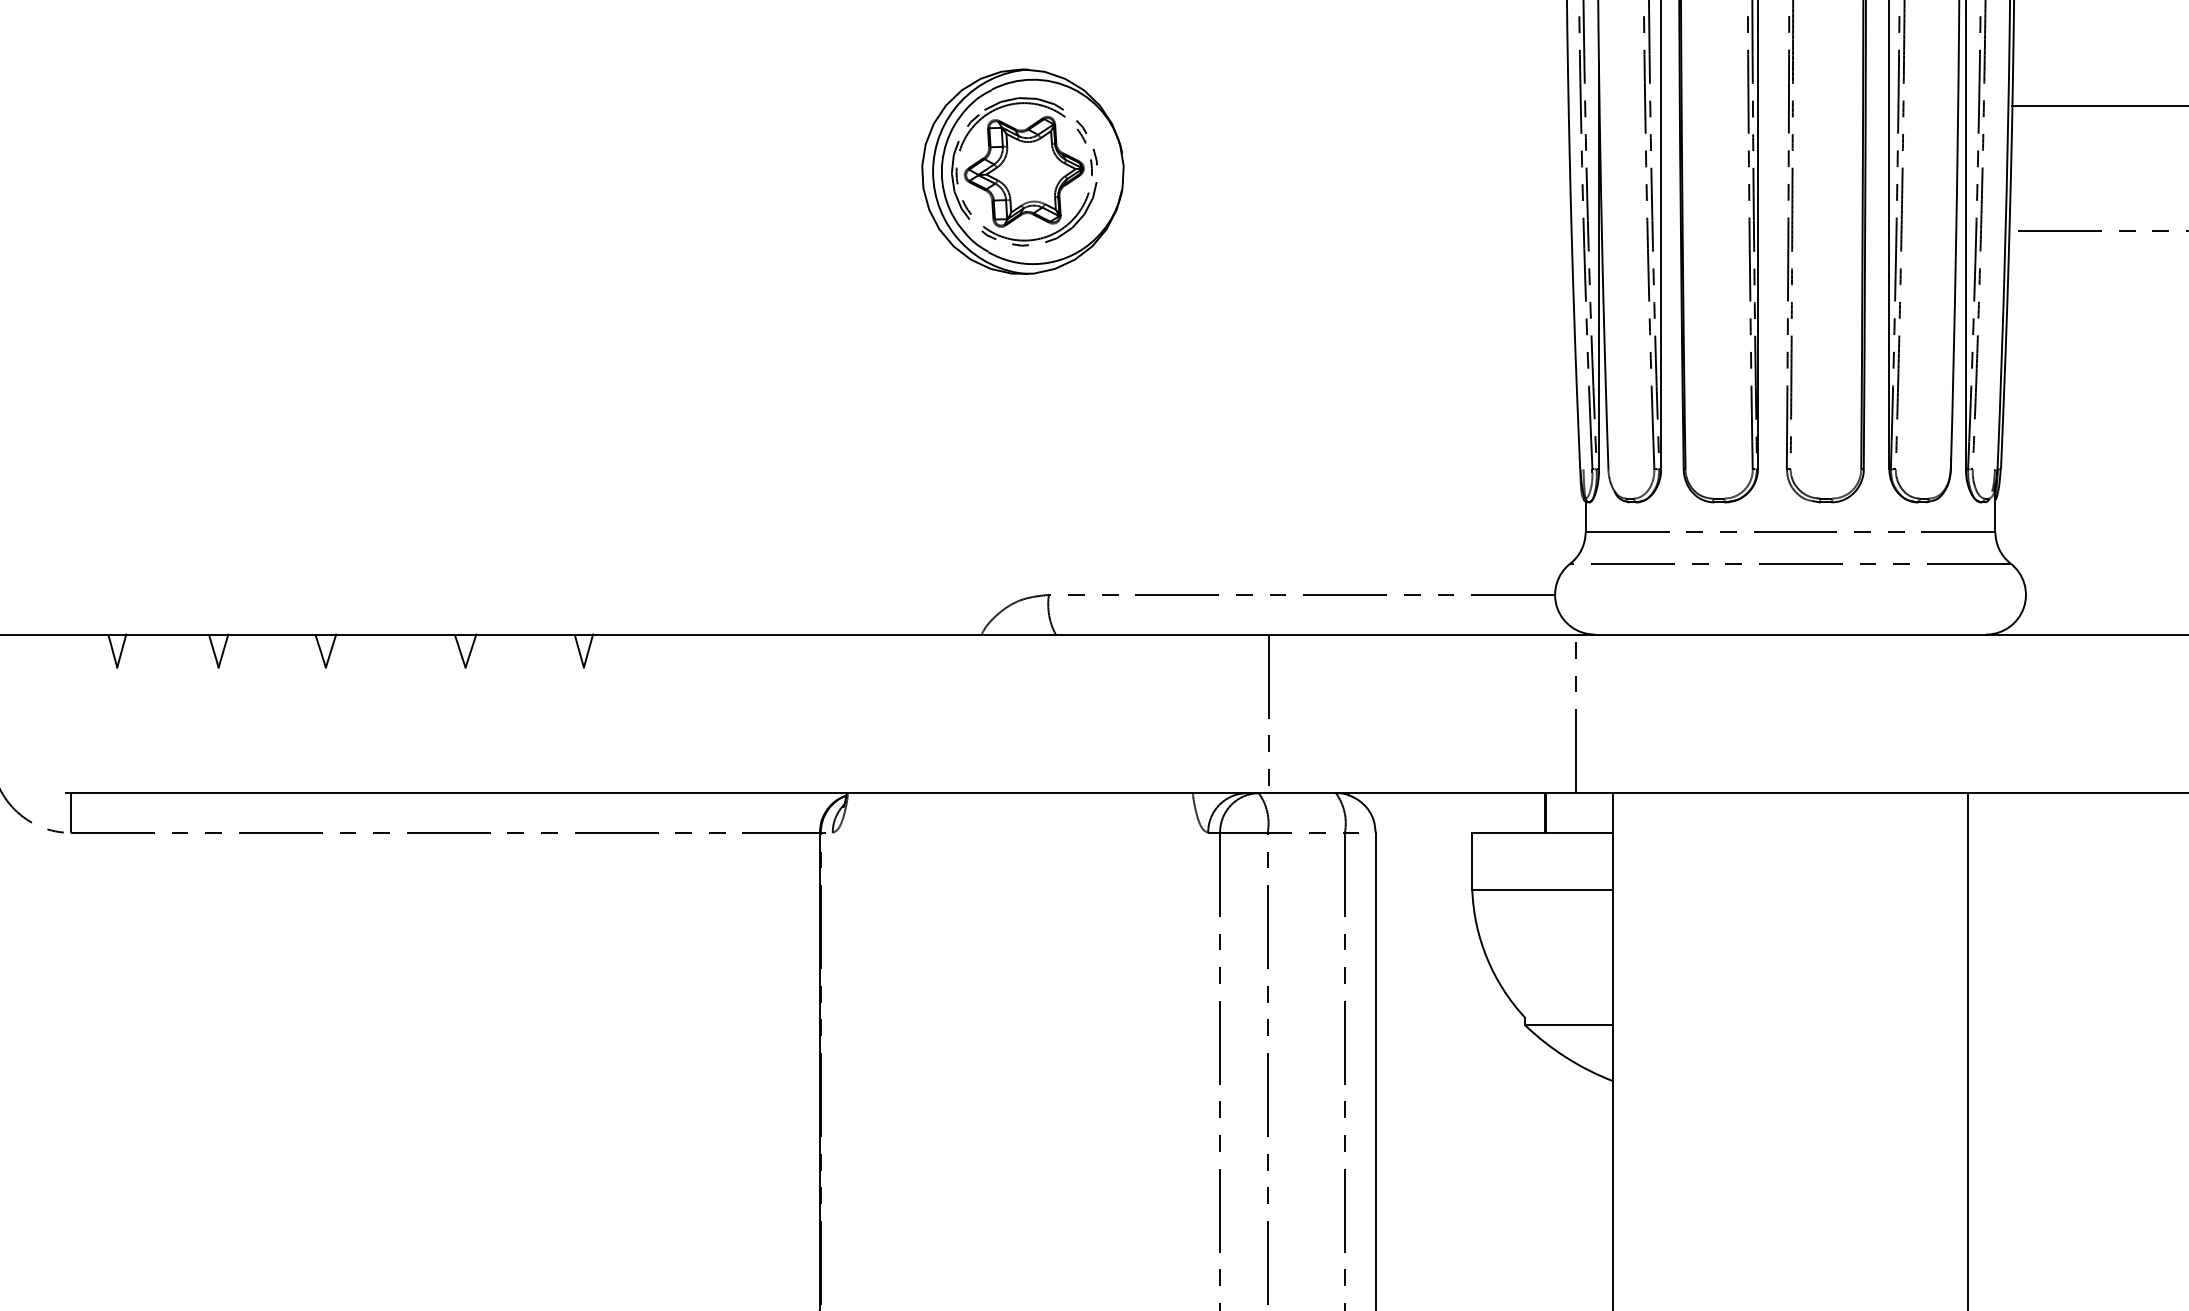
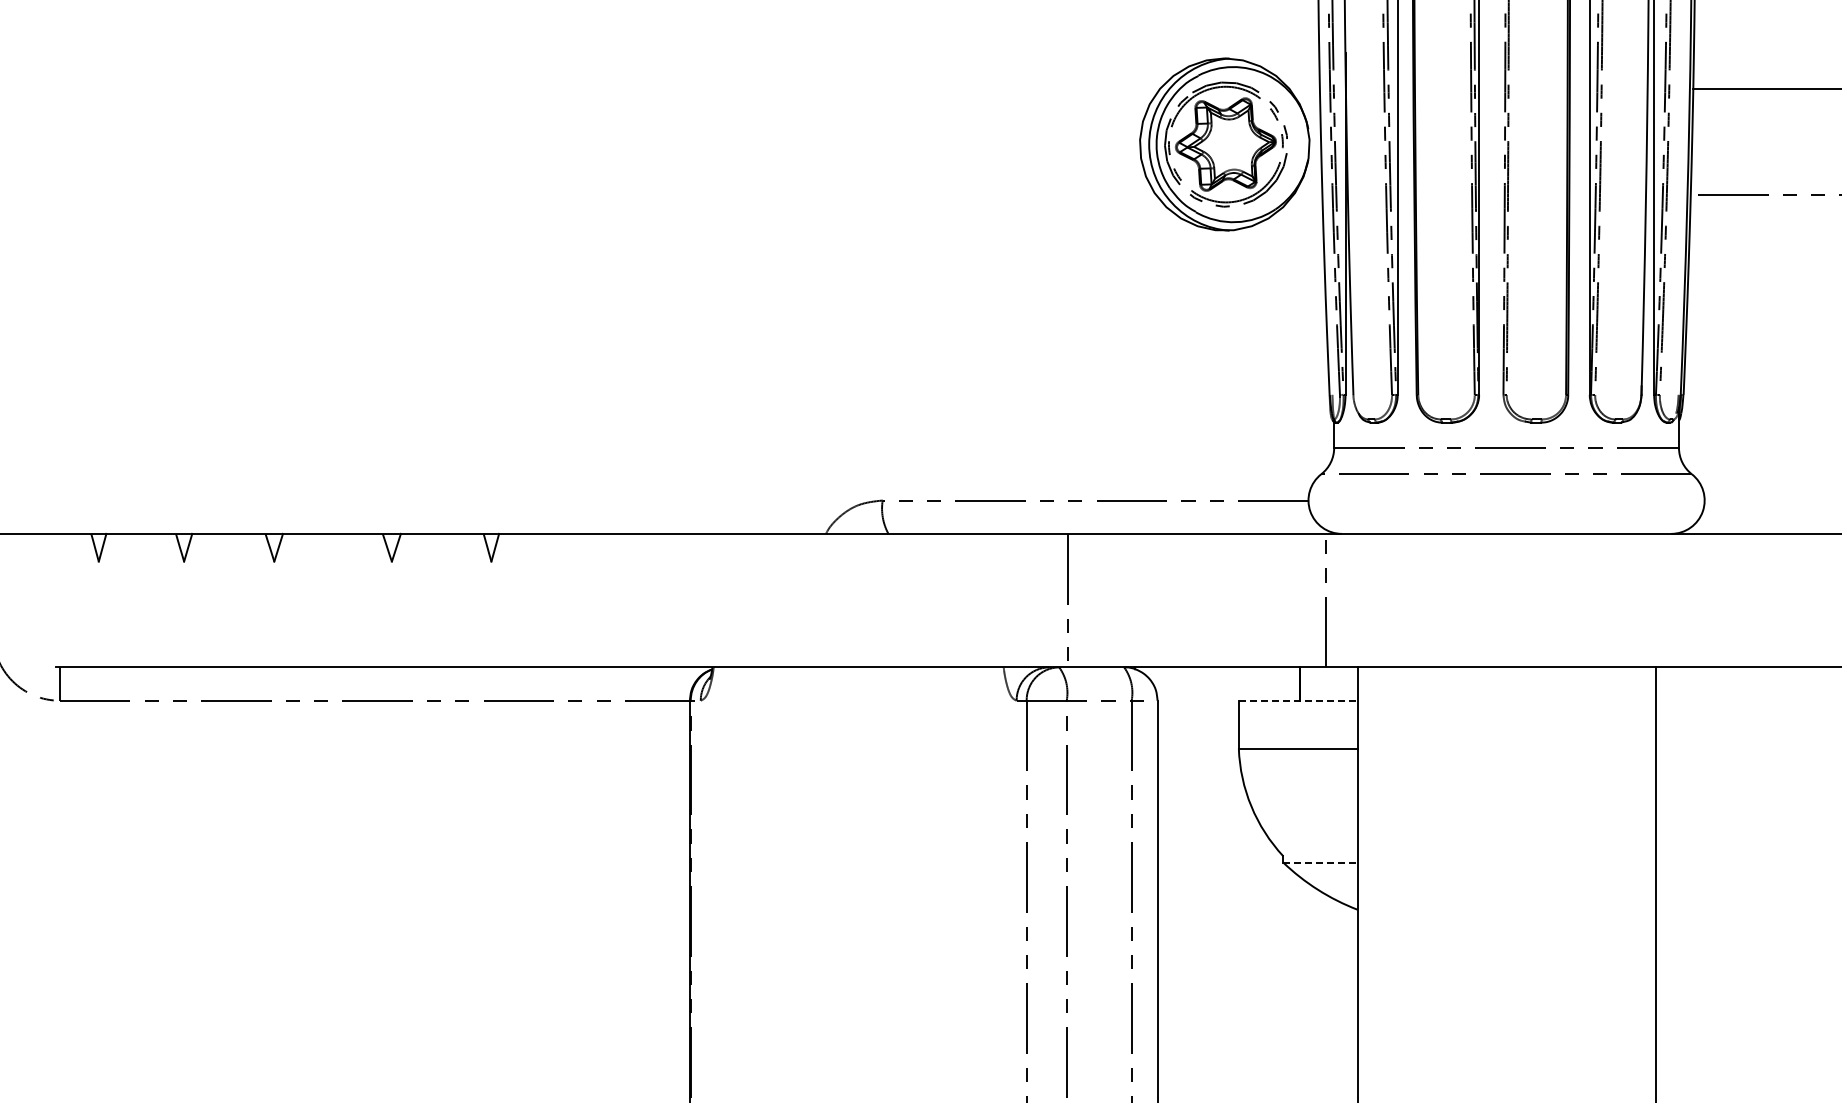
part: (1022, 171) -> (1224, 144), moved
line: (1543, 832) -> (1298, 700), solid -> dashed
line: (1569, 1025) -> (1320, 862), solid -> dashed

